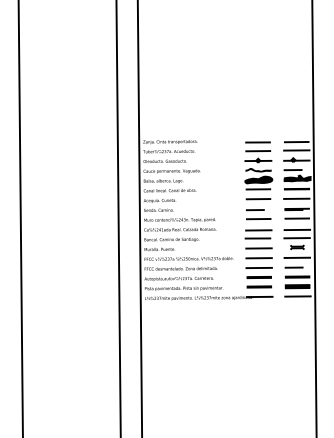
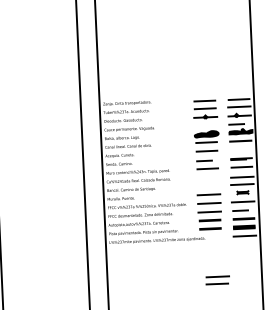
fill: (258, 170) -> (206, 125), removed
line: (296, 198) -> (240, 149), removed
part: (258, 234) -> (217, 280), moved
line: (259, 296) -> (210, 237), removed

